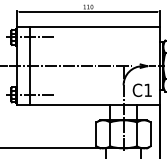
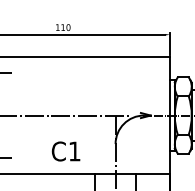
text: (141, 89) -> (64, 150), moved

